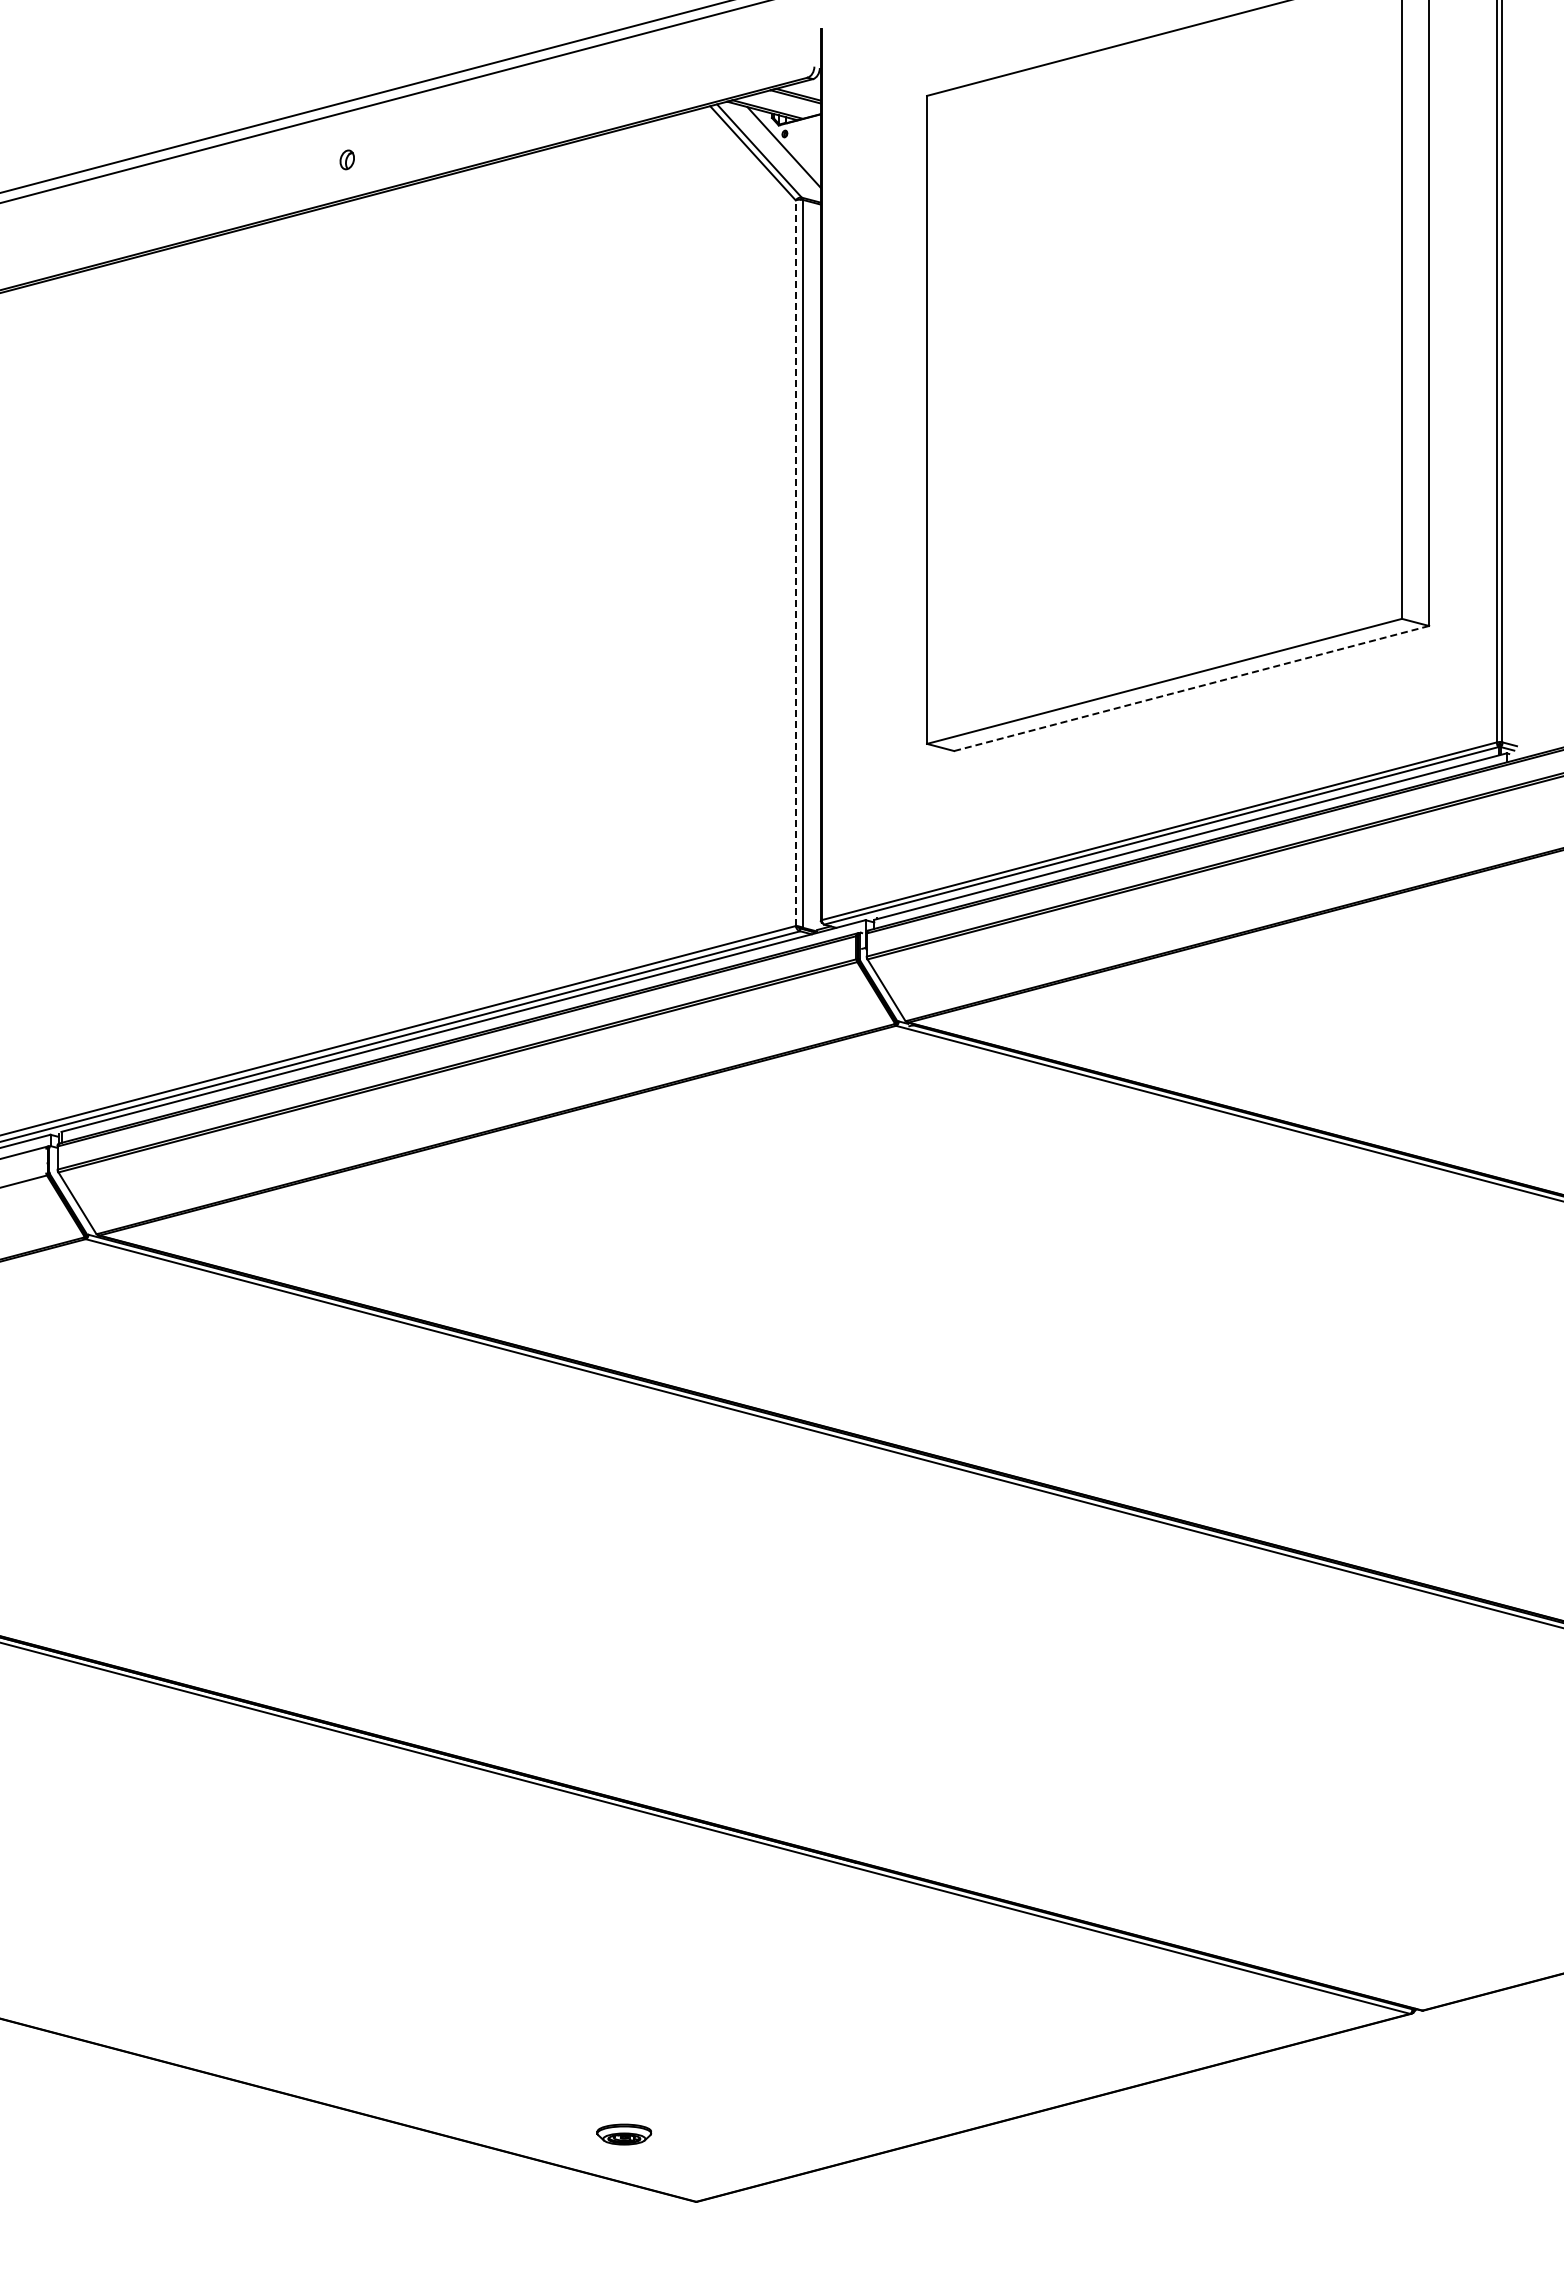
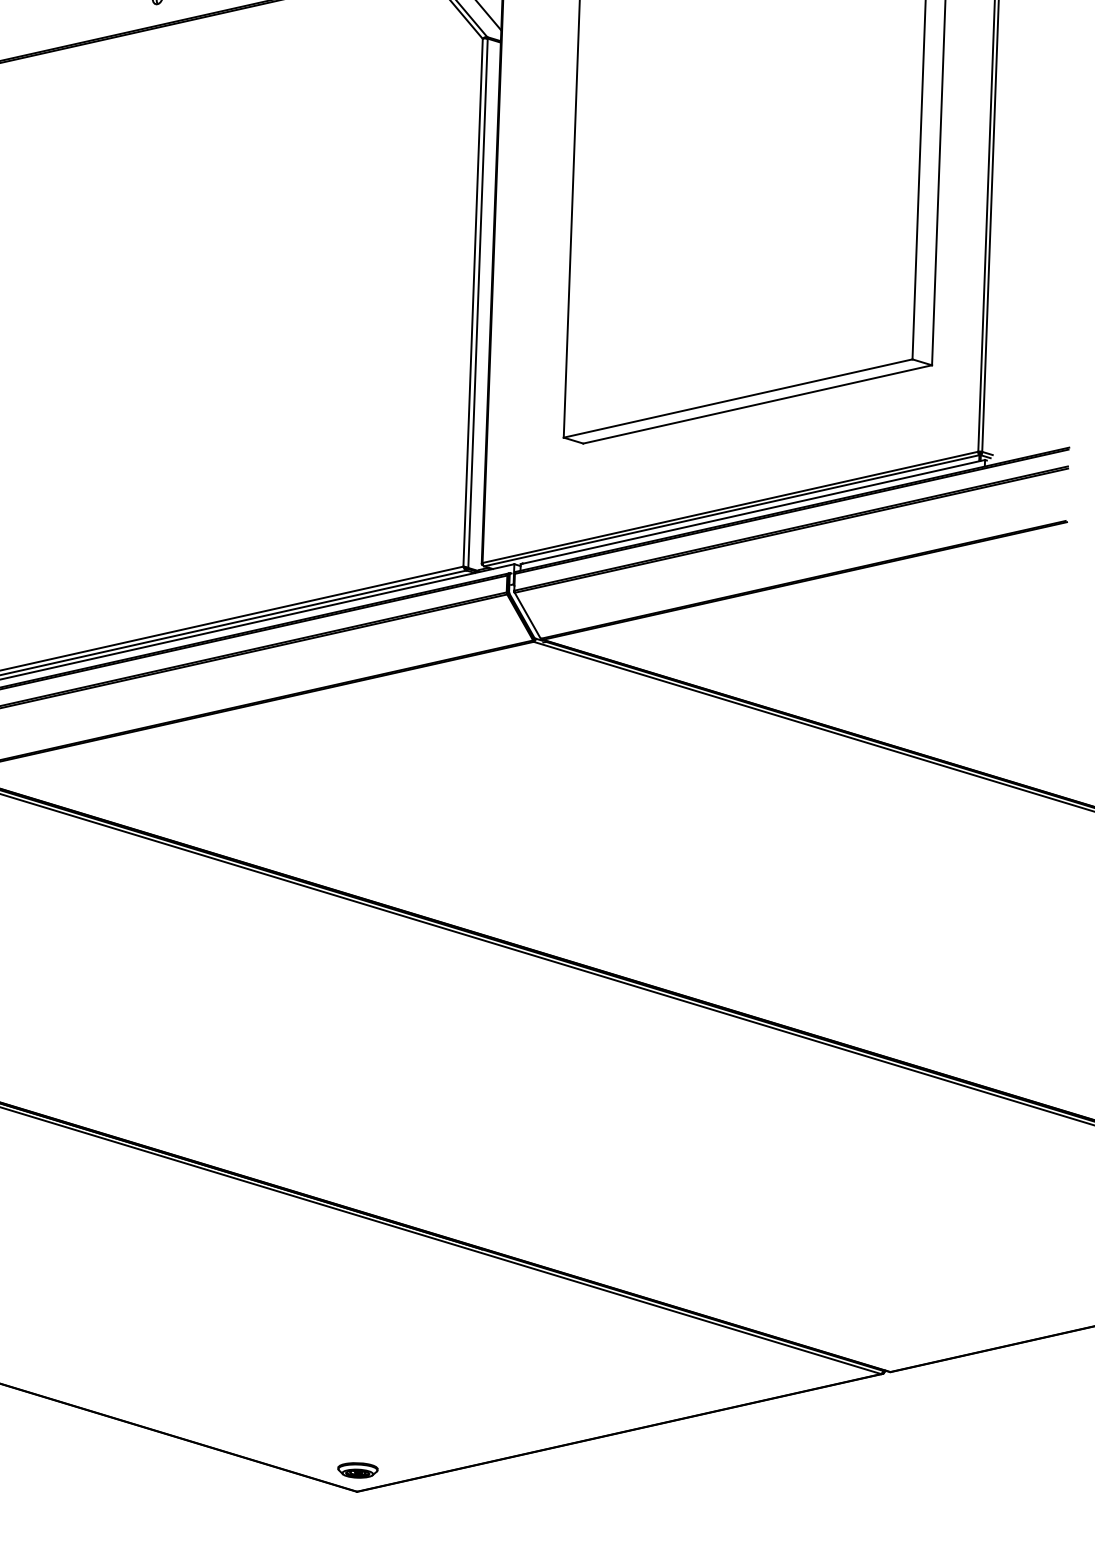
line: (795, 563) -> (472, 302), dashed -> solid
line: (1191, 688) -> (757, 404), dashed -> solid
part: (624, 2134) -> (358, 1470), moved

